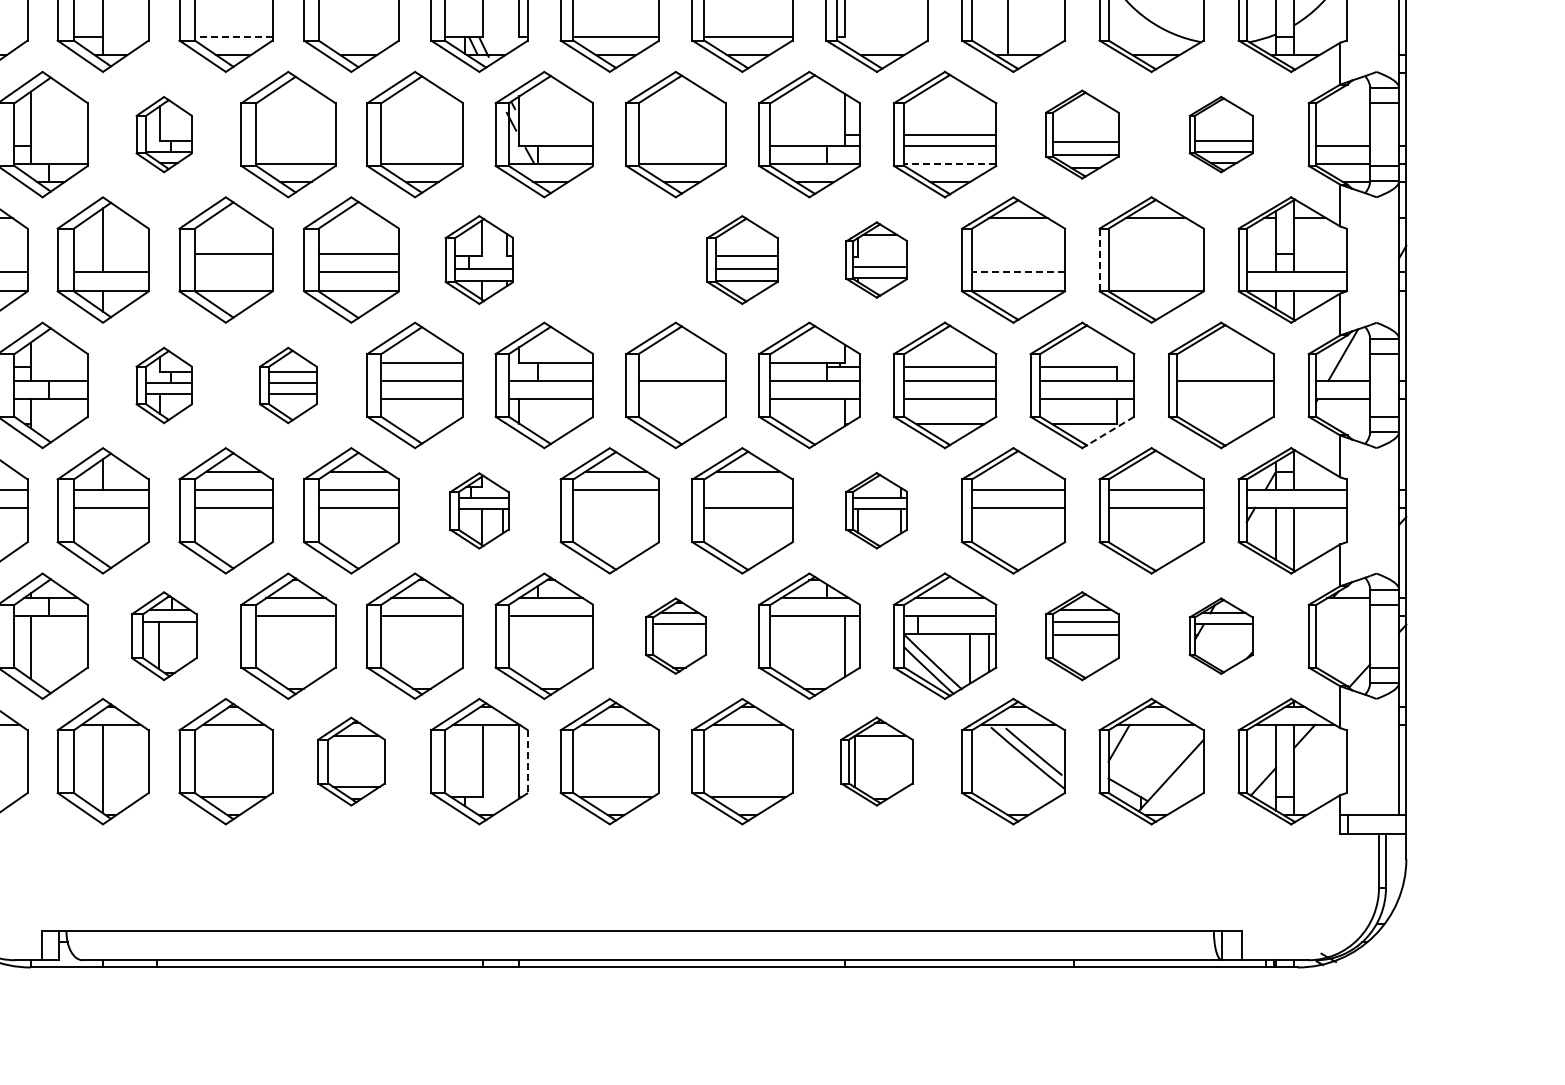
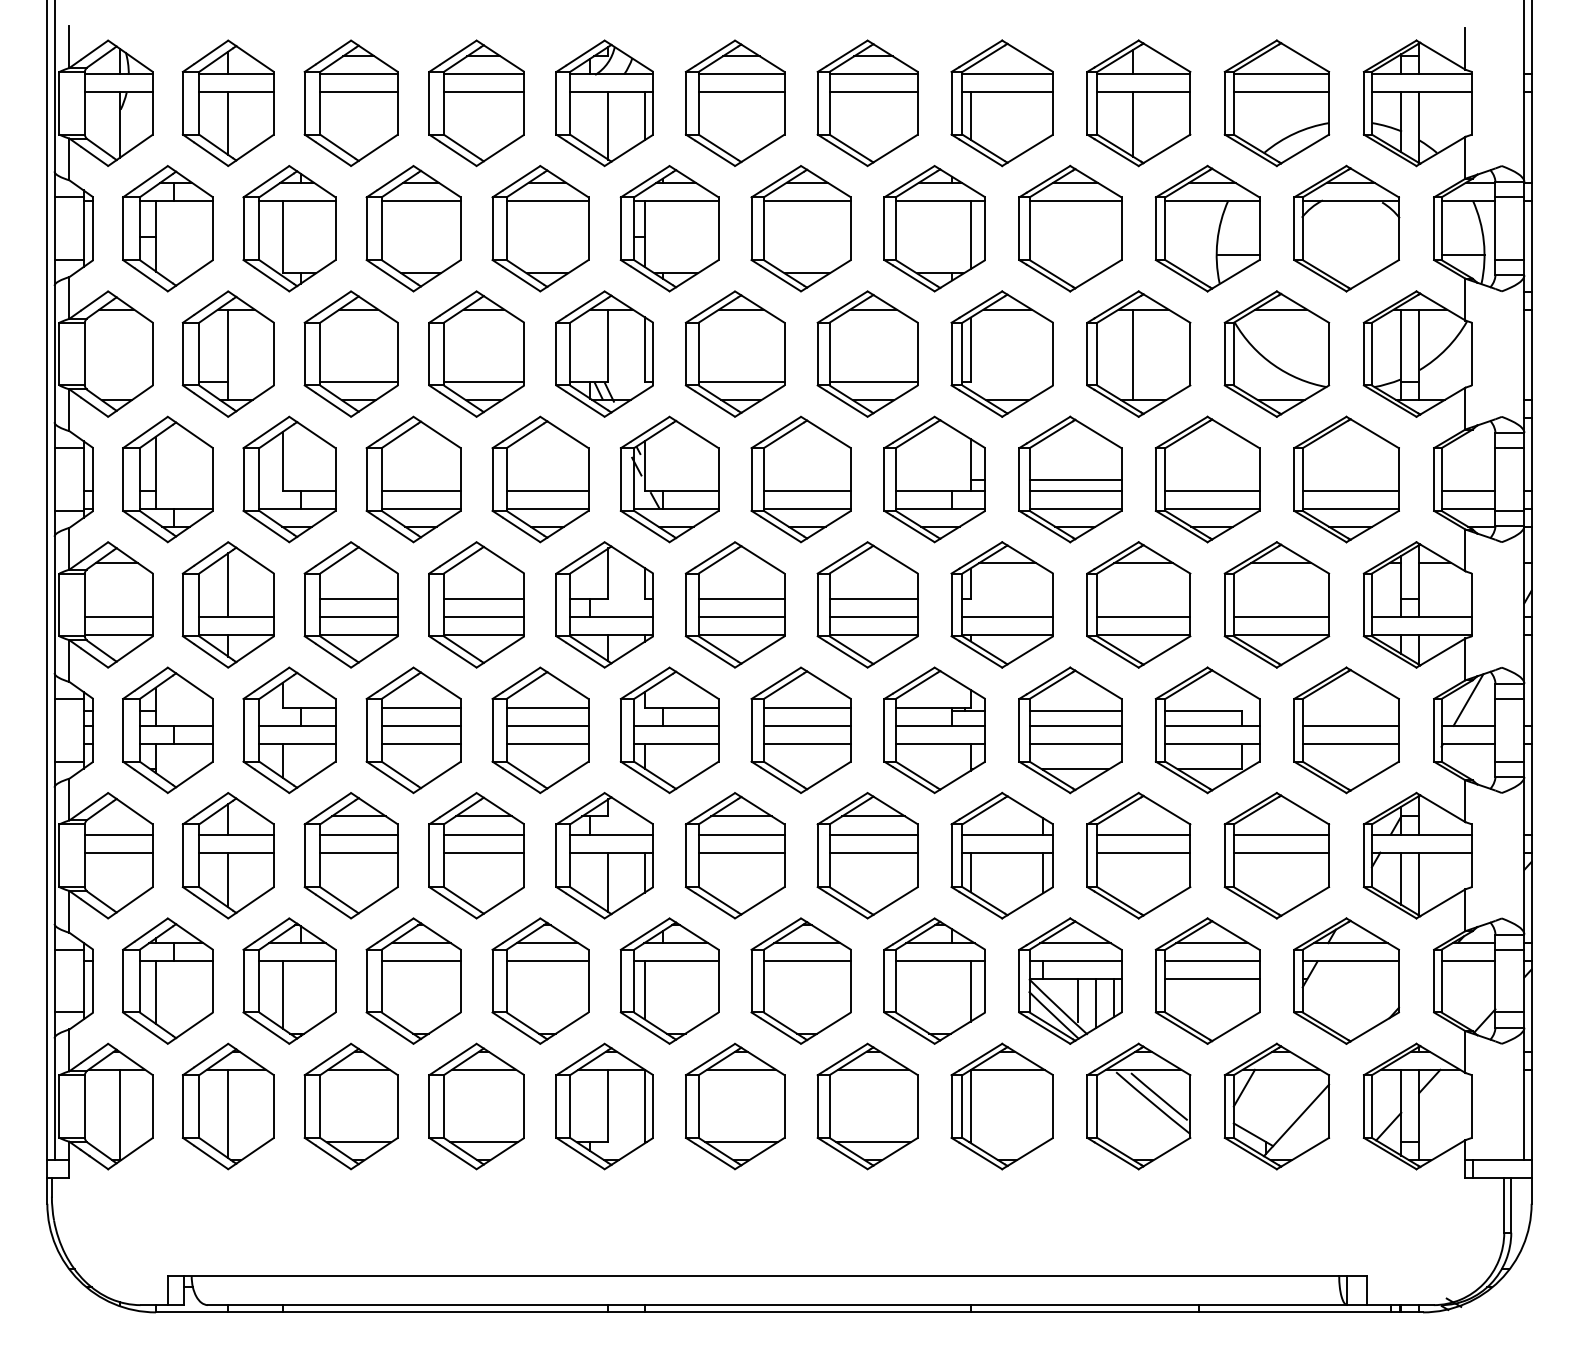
line: (234, 37) -> (359, 382), dashed -> solid
line: (358, 37) -> (483, 382), added
part: (164, 134) -> (289, 479), size x1.67
part: (1082, 134) -> (1207, 479), size x1.43
part: (1221, 134) -> (1346, 479), size x1.67
line: (295, 145) -> (420, 490), added
line: (422, 145) -> (547, 490), added
line: (682, 145) -> (807, 490), added
line: (950, 163) -> (1075, 508), dashed -> solid
part: (479, 259) -> (604, 604), size x1.43
part: (609, 259) -> (734, 604), added
part: (742, 259) -> (867, 604), size x1.43
part: (876, 259) -> (1001, 604), size x1.67
line: (1099, 259) -> (1224, 604), dashed -> solid
line: (233, 272) -> (358, 617), added
line: (1018, 272) -> (1143, 617), dashed -> solid
line: (1156, 272) -> (1281, 617), added
line: (682, 362) -> (807, 707), added
part: (164, 385) -> (289, 730), size x1.67
part: (288, 385) -> (413, 730), size x1.67
line: (682, 399) -> (807, 744), added
line: (1225, 399) -> (1350, 744), added
line: (1110, 430) -> (1235, 775), dashed -> solid
line: (748, 489) -> (873, 834), added
line: (616, 507) -> (741, 852), added
part: (479, 510) -> (604, 855), size x1.67
part: (876, 510) -> (1001, 855), size x1.67
line: (103, 534) -> (228, 879), added
line: (1343, 616) -> (1468, 961), added
part: (164, 635) -> (289, 980), size x1.43
part: (675, 635) -> (800, 980), size x1.67
part: (1082, 635) -> (1207, 980), size x1.43
part: (1221, 635) -> (1346, 980), size x1.67
line: (519, 645) -> (644, 990), added
line: (953, 655) -> (1078, 1000), added
part: (351, 761) -> (476, 1106), size x1.43
part: (876, 761) -> (1001, 1106), size x1.43
line: (528, 762) -> (653, 1107), dashed -> solid

